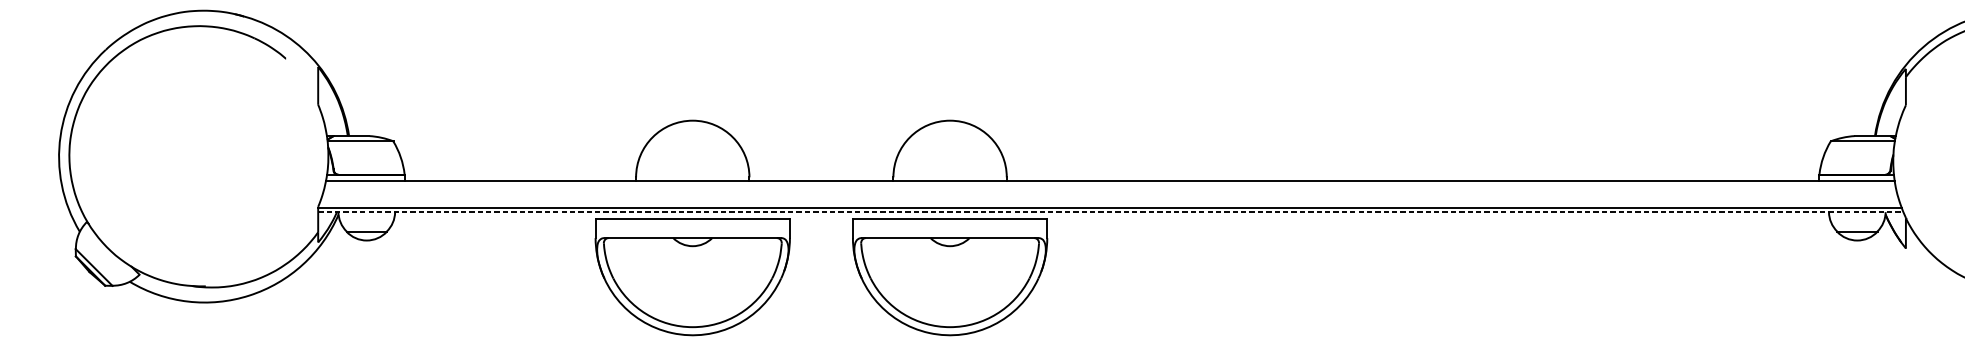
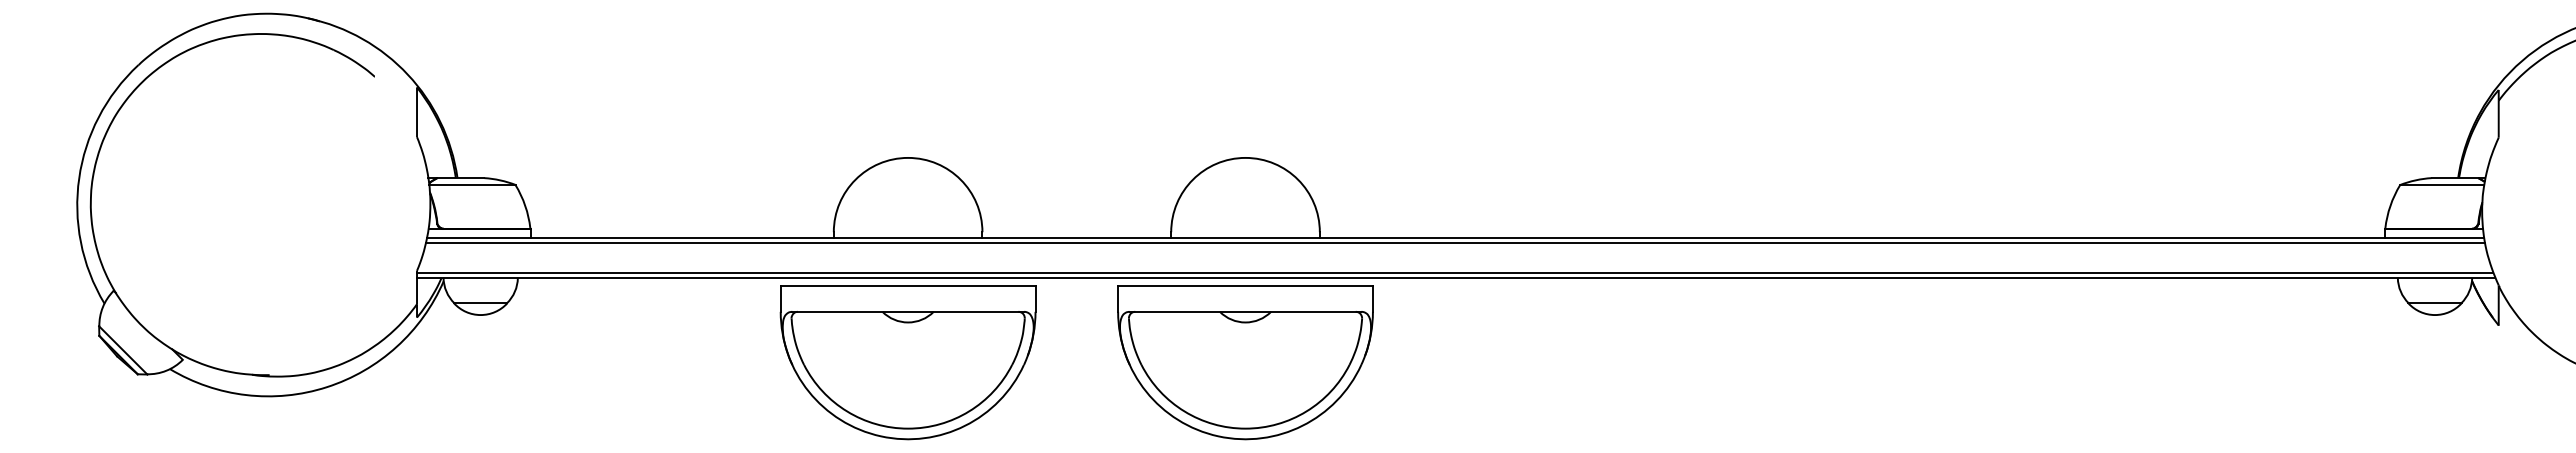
line: (1109, 185) -> (1454, 242), added
line: (1111, 211) -> (1456, 277), dashed -> solid

